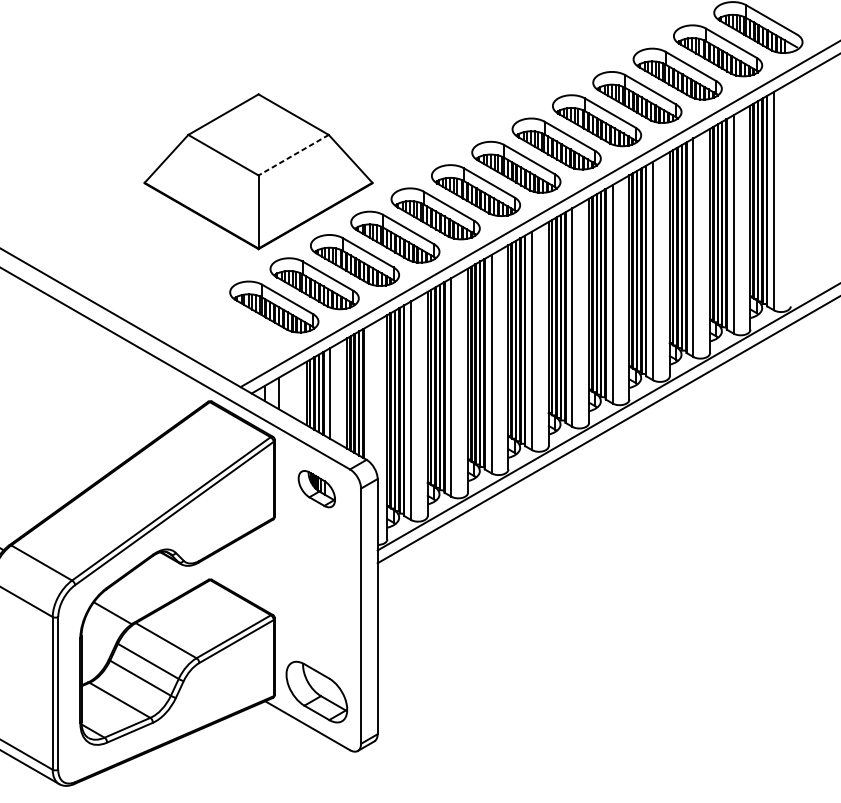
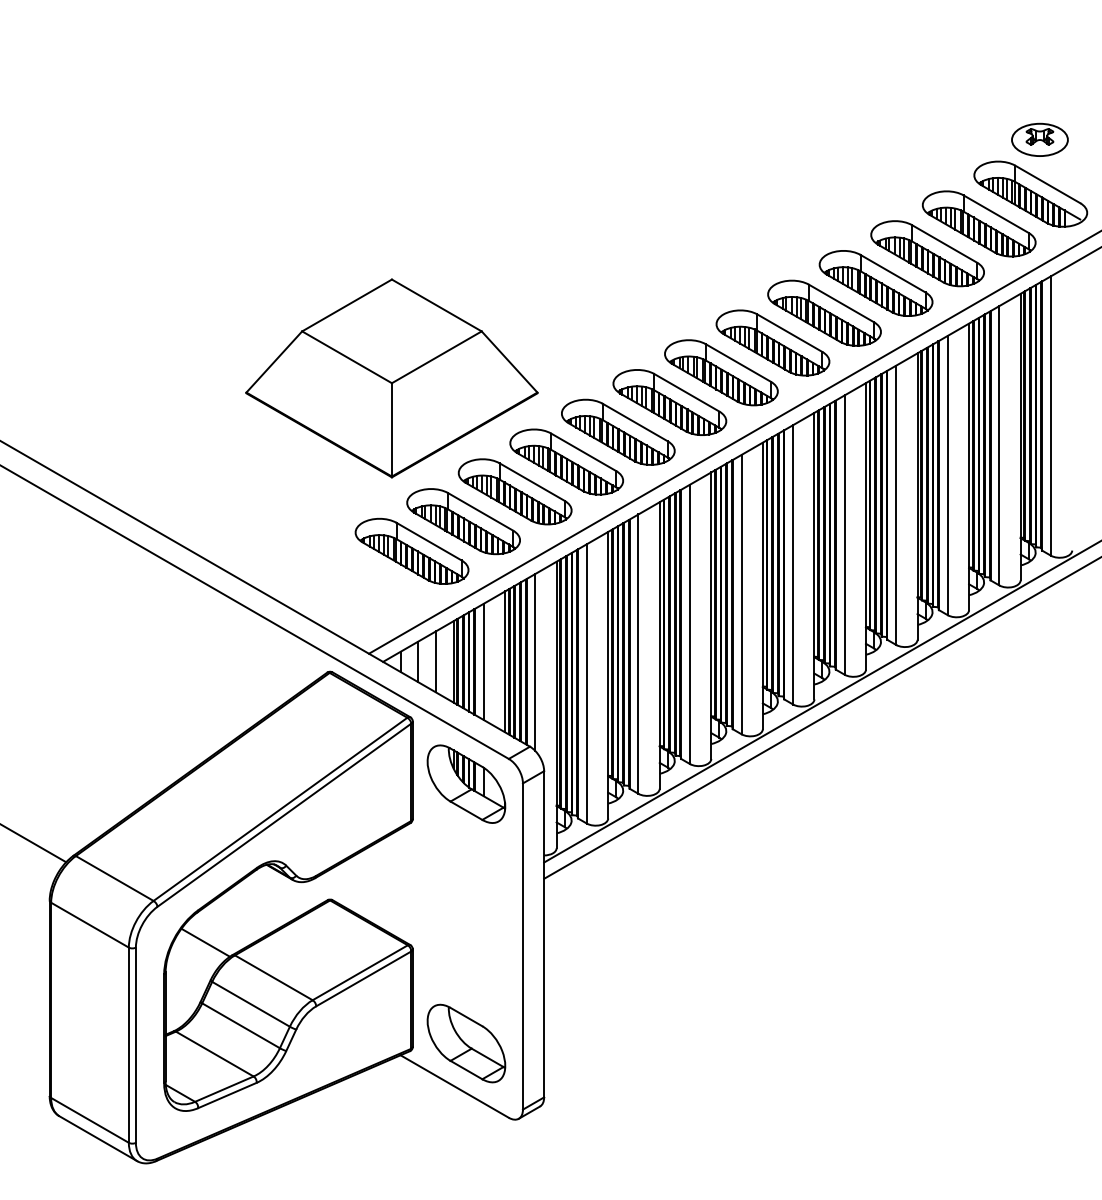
line: (293, 155) -> (436, 357), dashed -> solid
line: (292, 393) -> (435, 661), added
line: (370, 393) -> (535, 662), added
part: (316, 488) -> (466, 783), size x1.67

